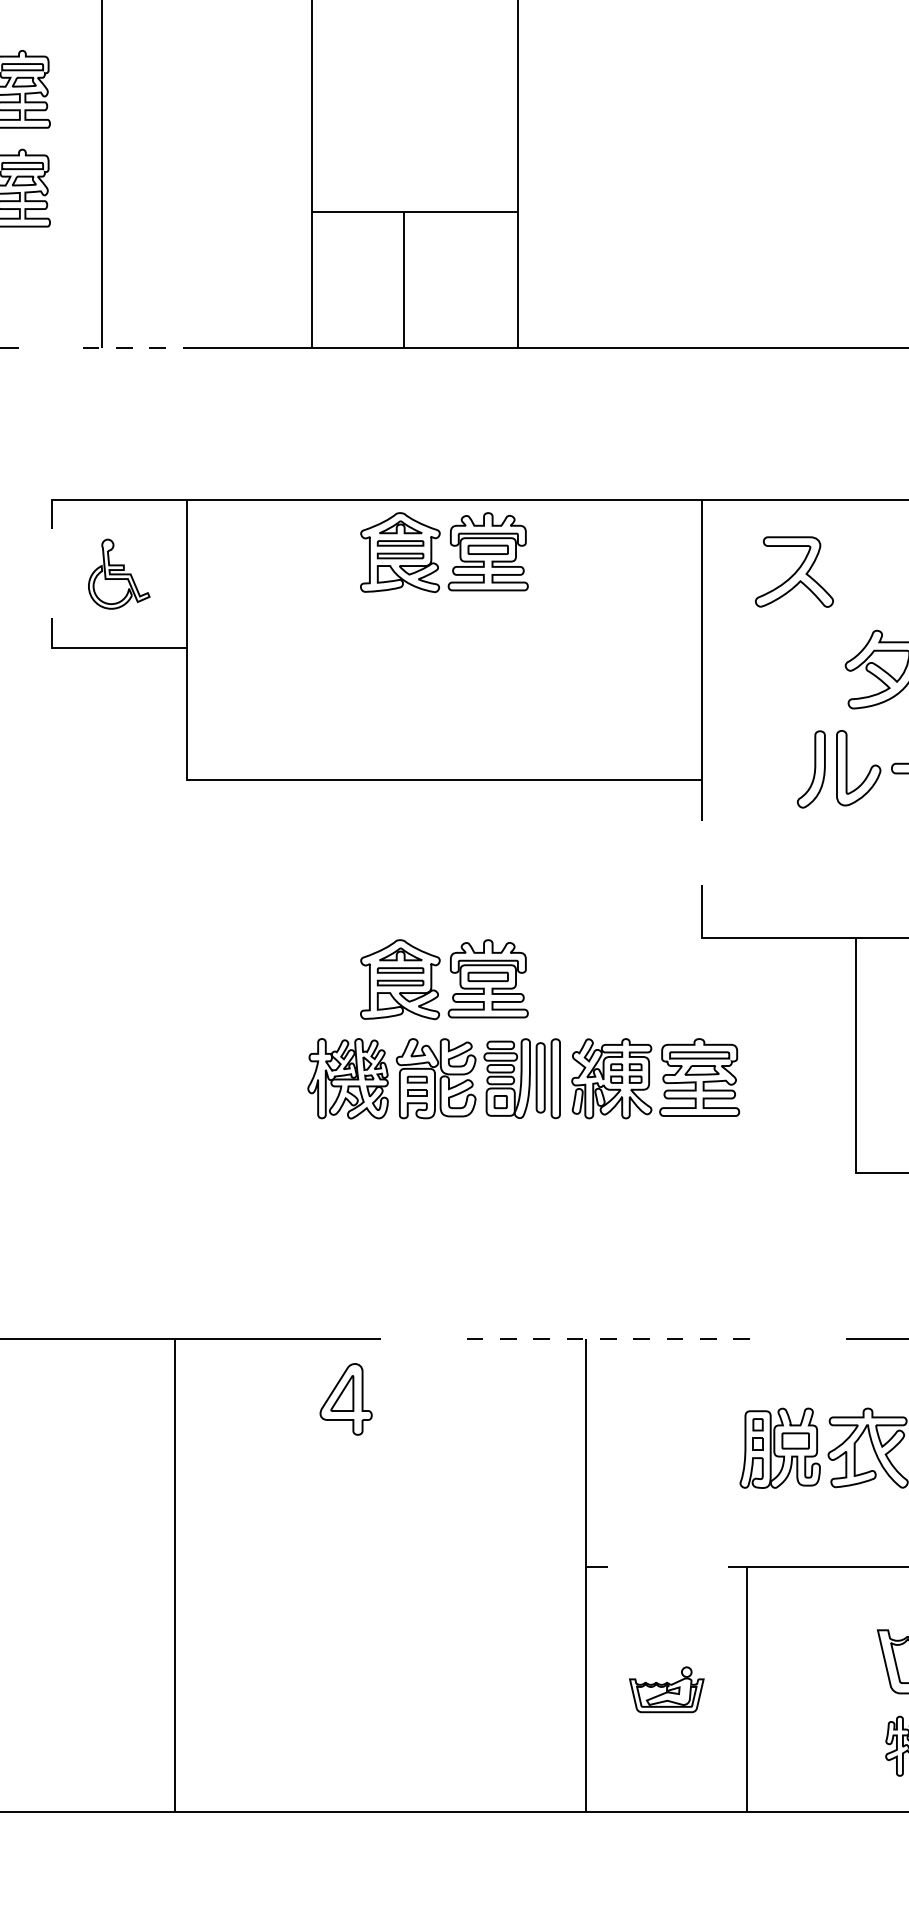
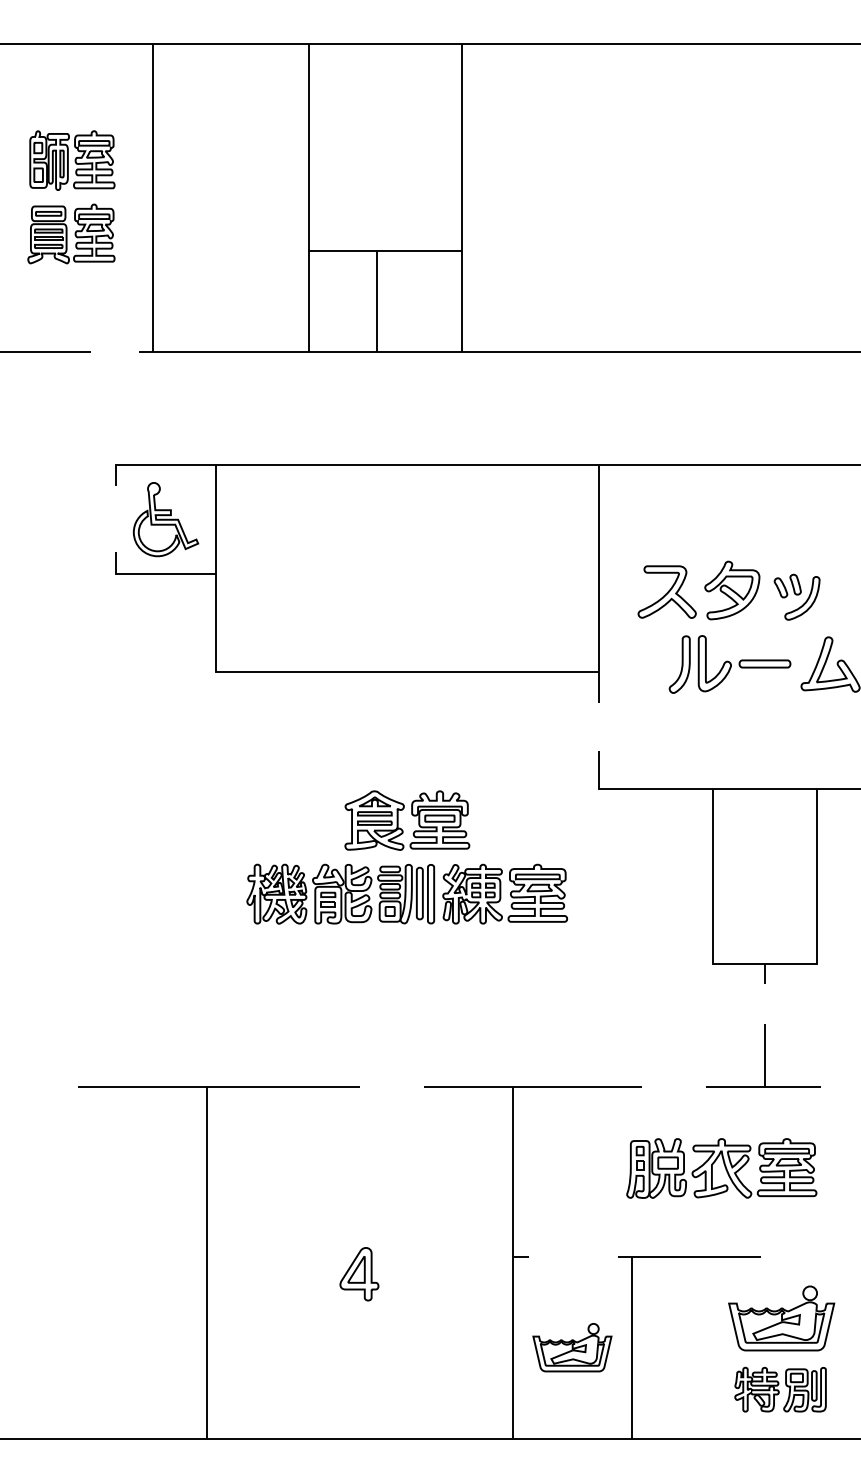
line: (136, 348) -> (178, 352), dashed -> solid
part: (451, 545) -> (412, 498), removed
part: (793, 571) -> (666, 591), moved
part: (118, 573) -> (165, 519), size x1.43
part: (522, 1077) -> (406, 893), moved
line: (614, 1339) -> (533, 1087), dashed -> solid
part: (346, 1399) -> (359, 1274), moved
part: (666, 1689) -> (572, 1347), size x1.43

